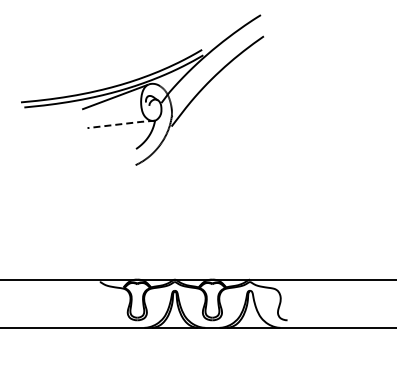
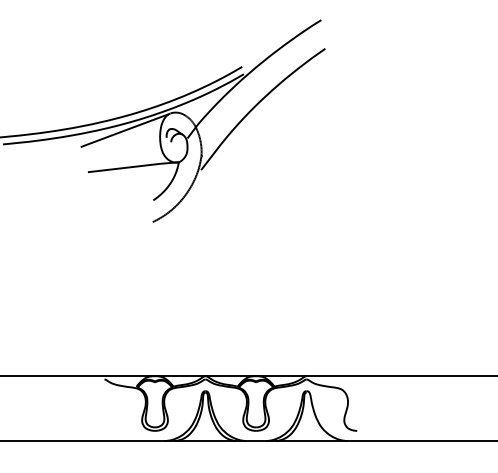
line: (122, 124) -> (135, 167), dashed -> solid

